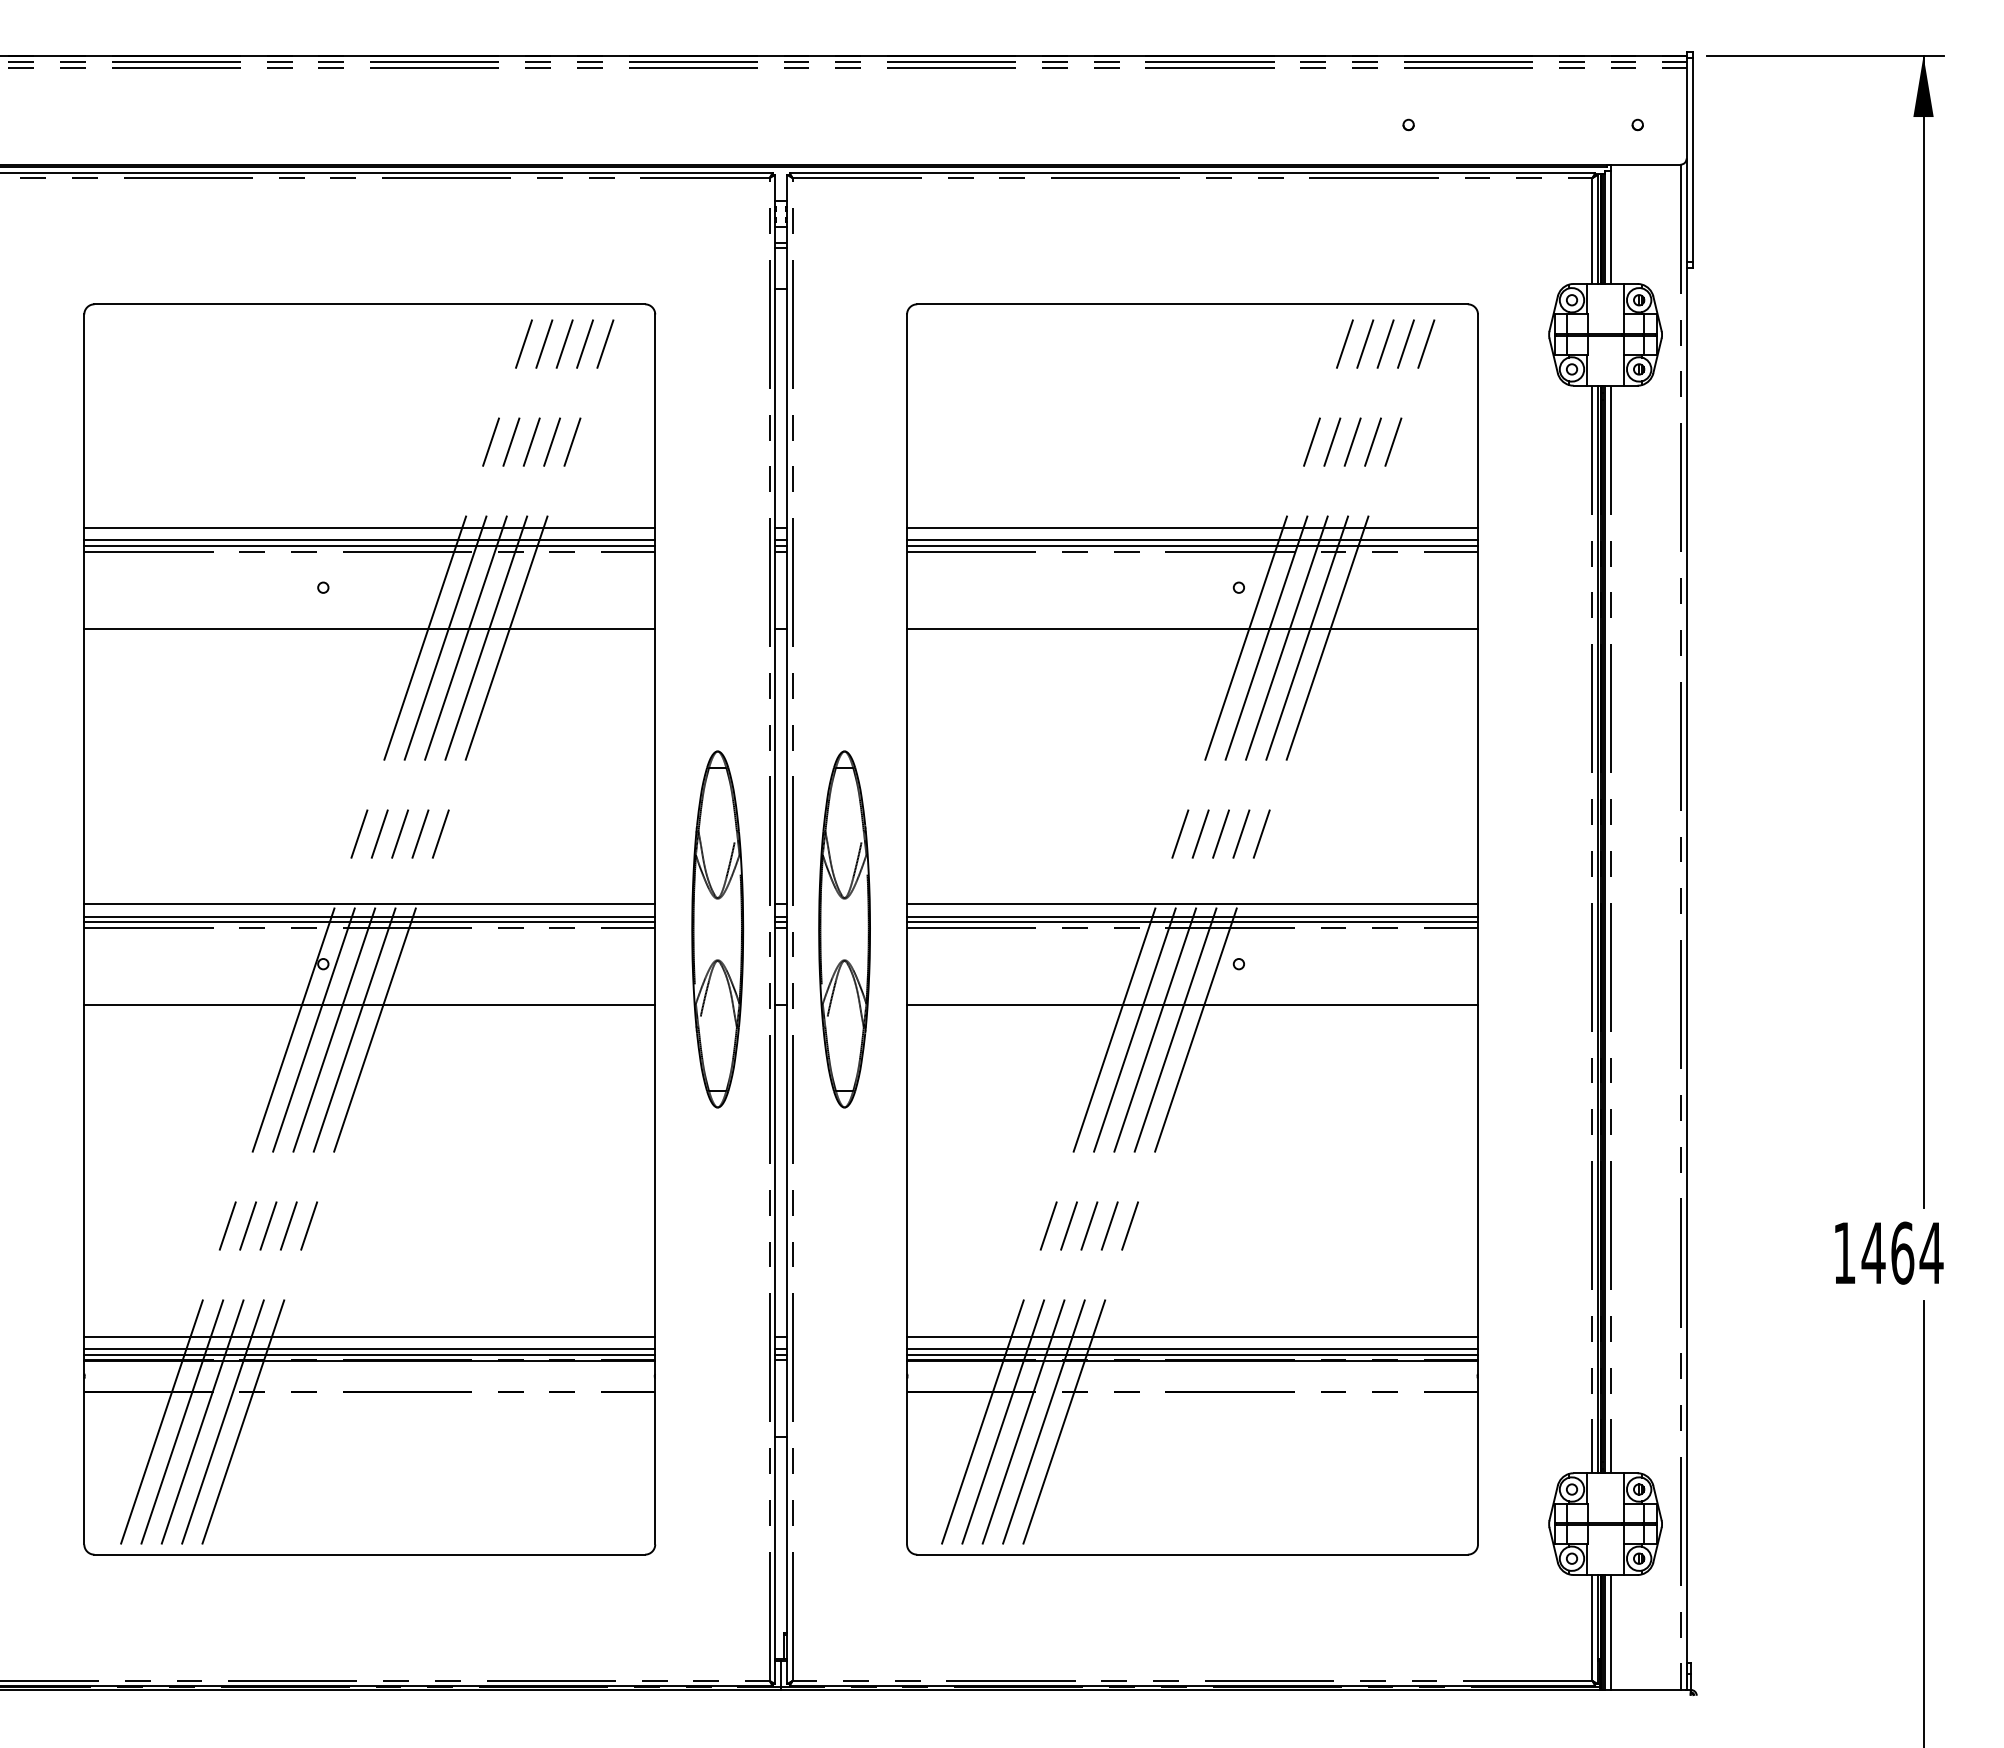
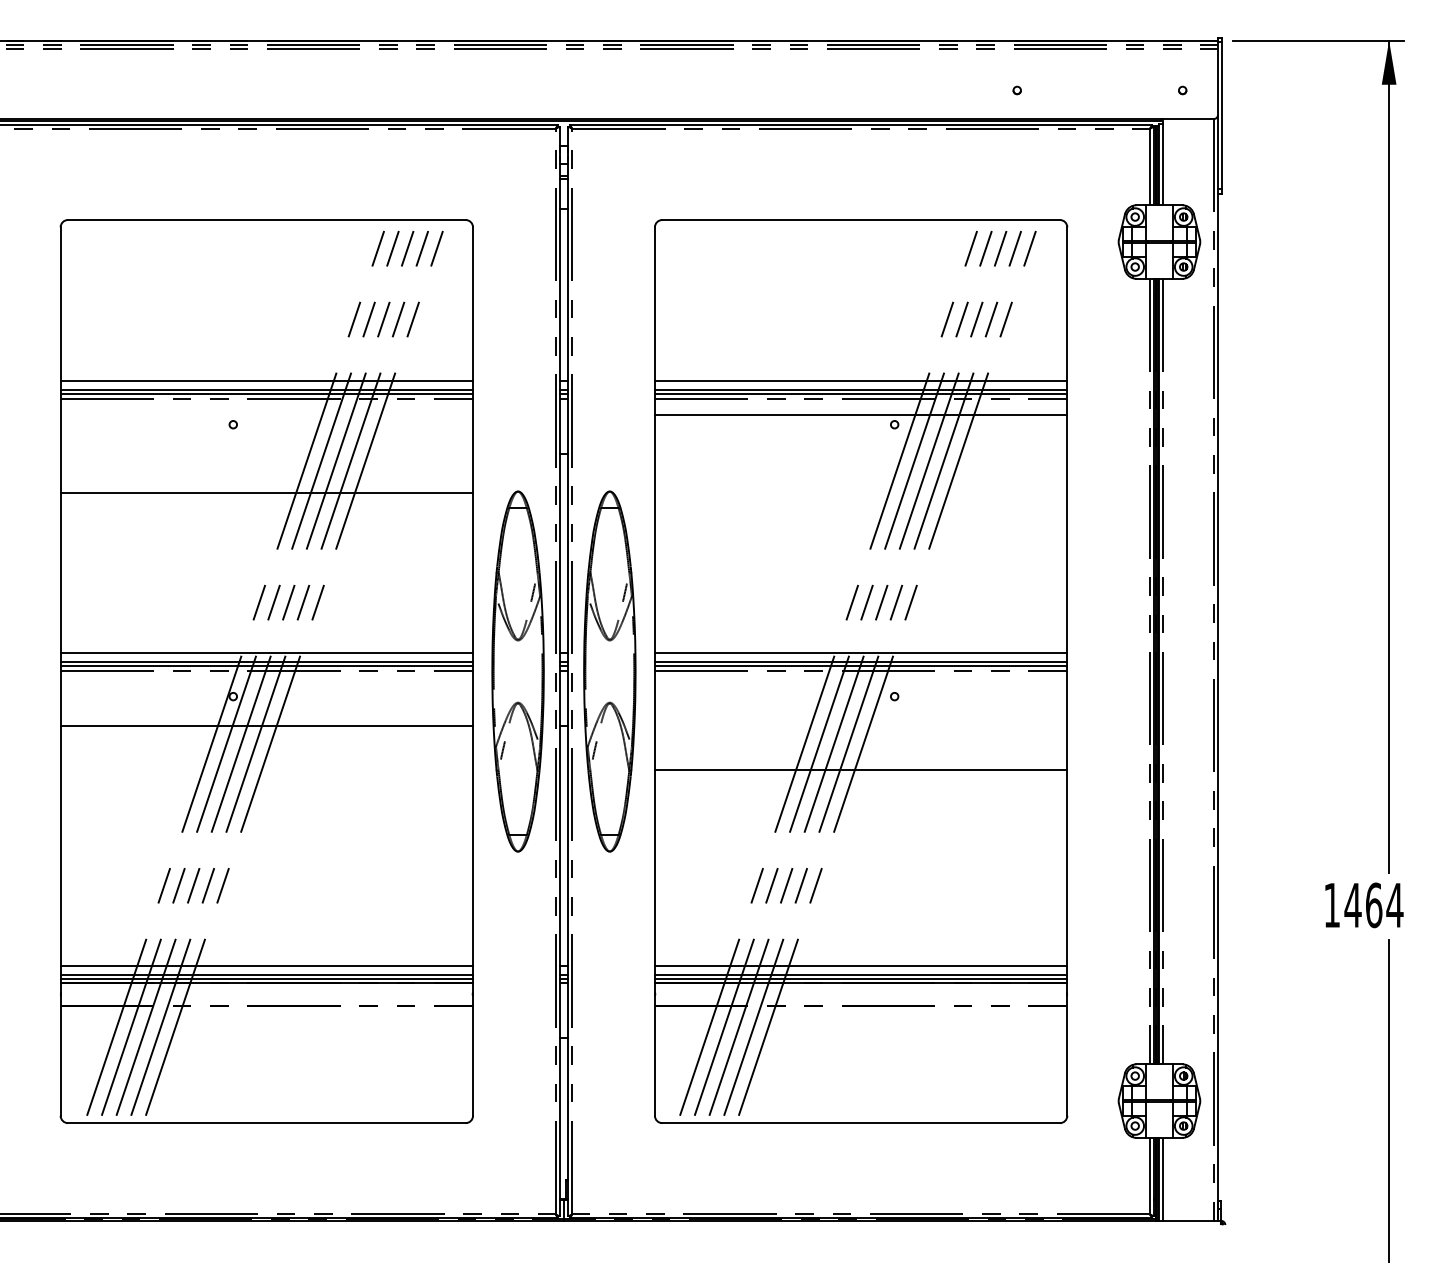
line: (369, 628) -> (266, 492), moved
line: (1192, 628) -> (861, 415), moved
part: (717, 929) -> (518, 671), size x1.4
part: (844, 929) -> (609, 671), size x1.4
line: (1192, 1005) -> (861, 770), moved

